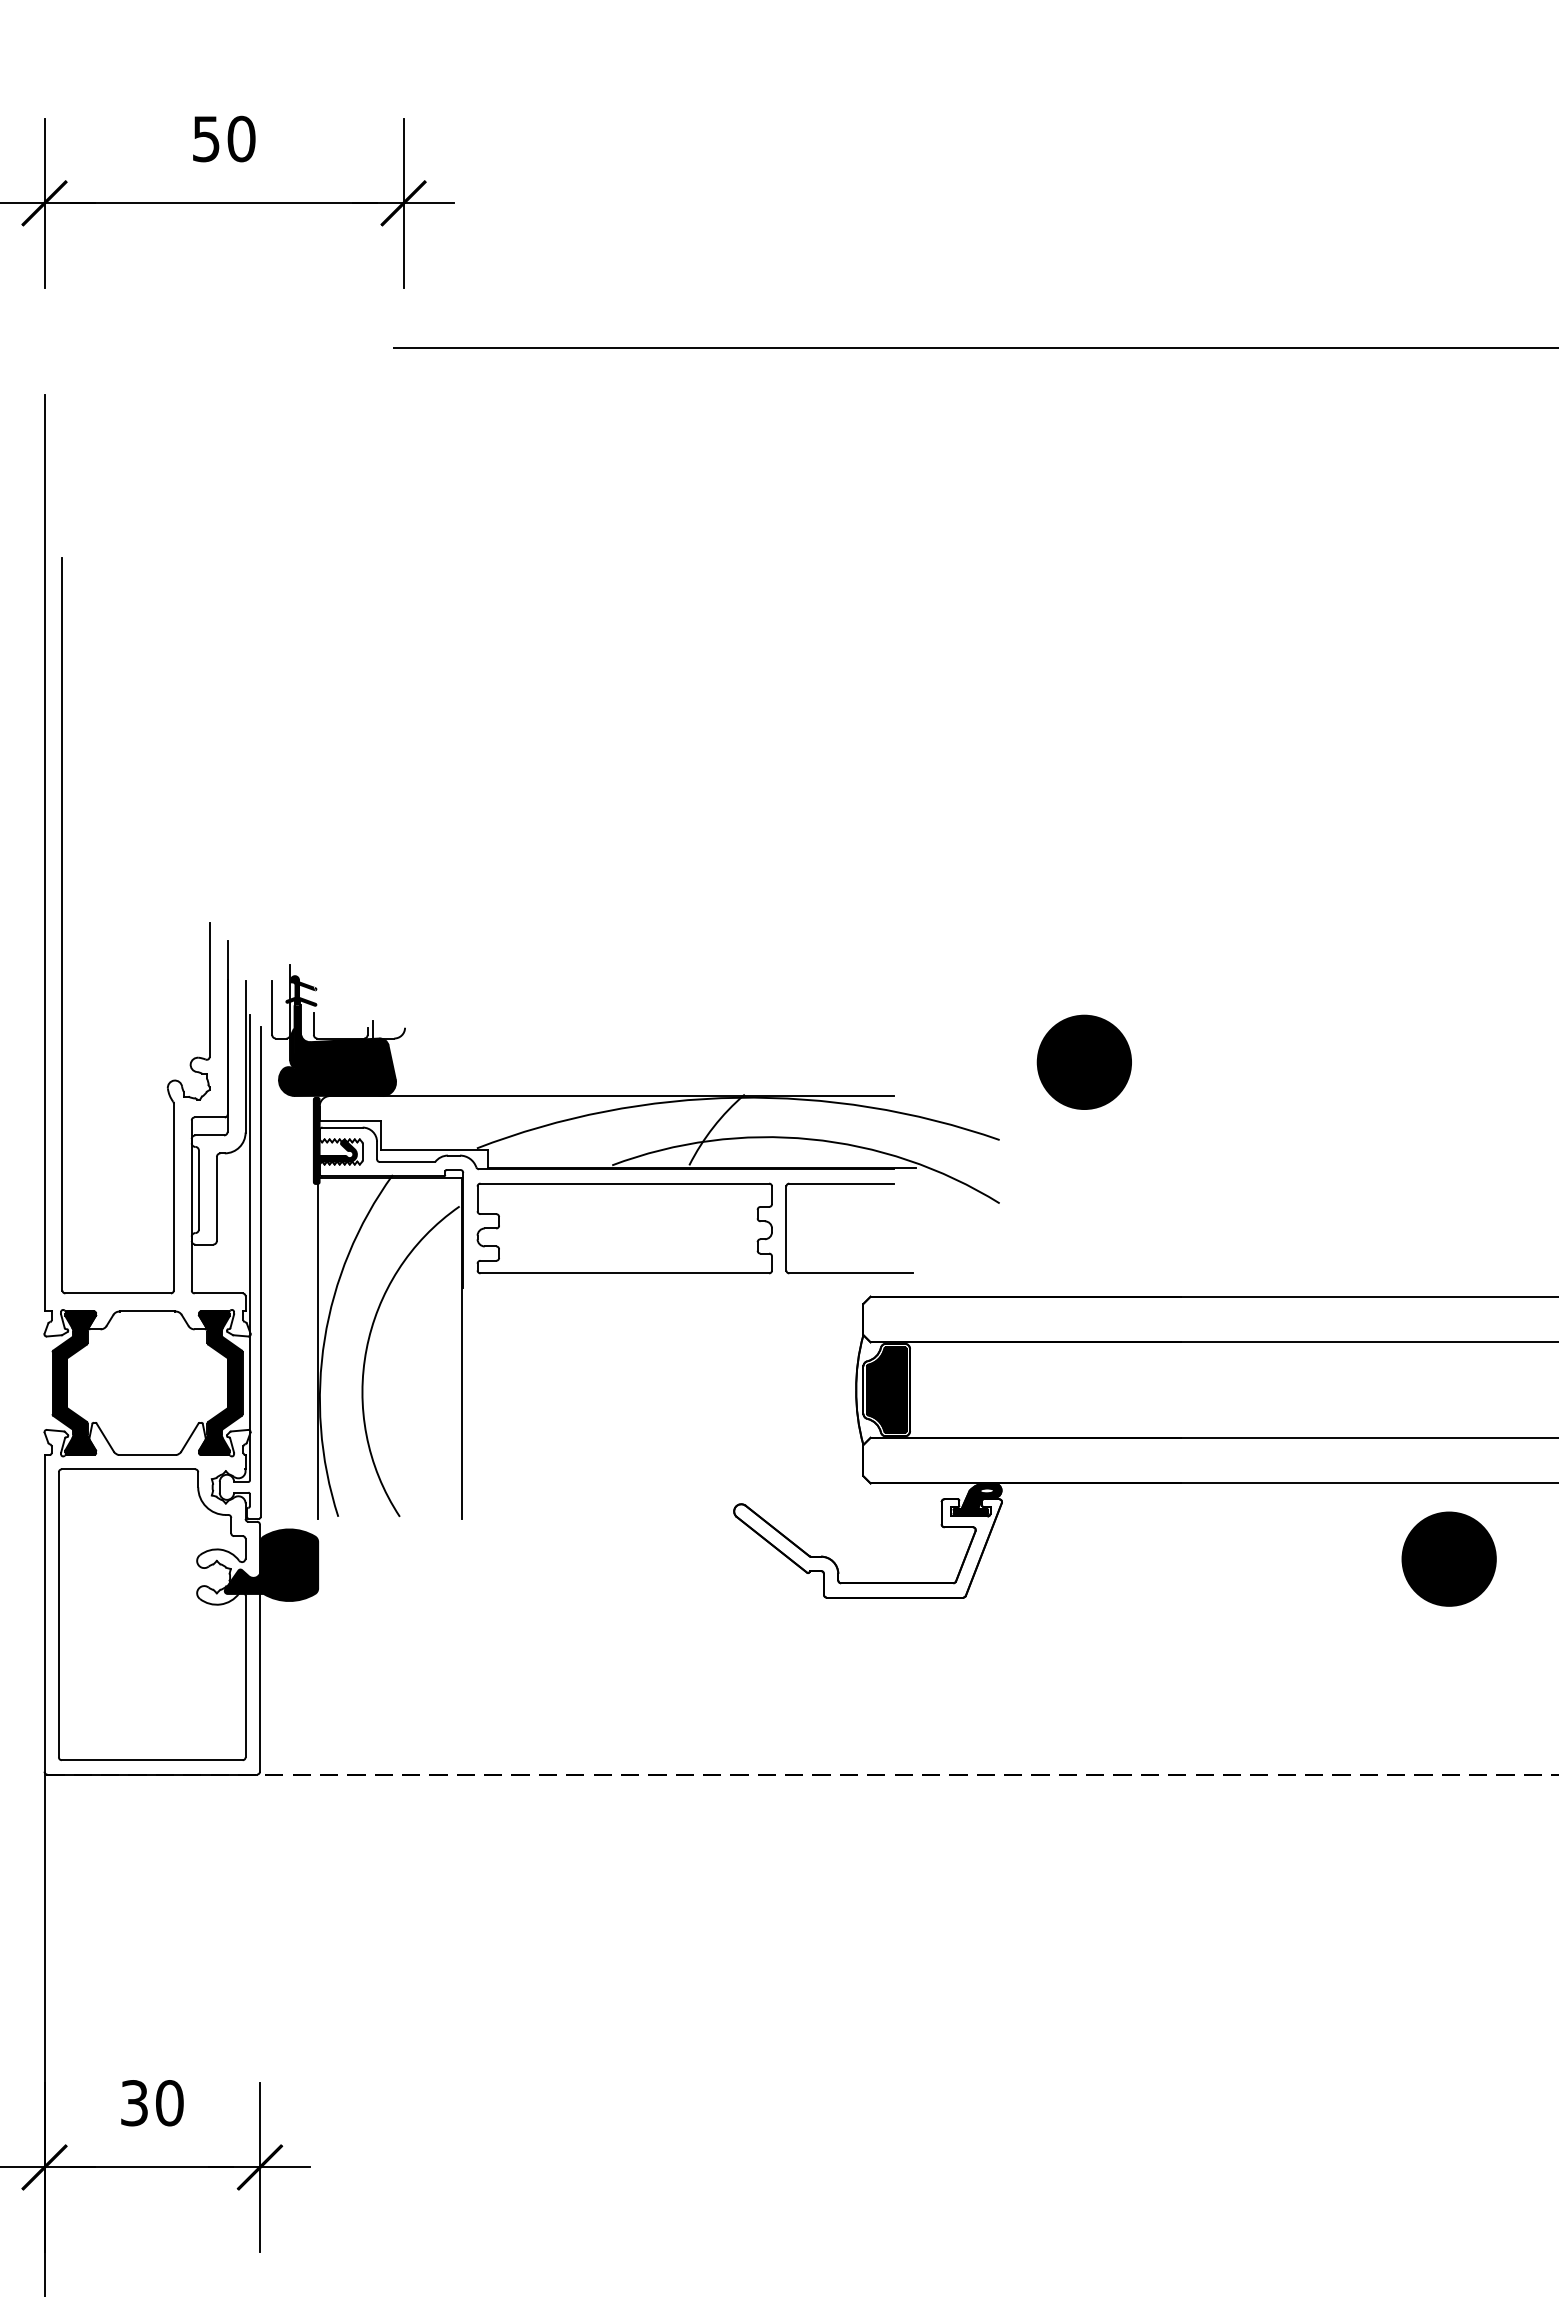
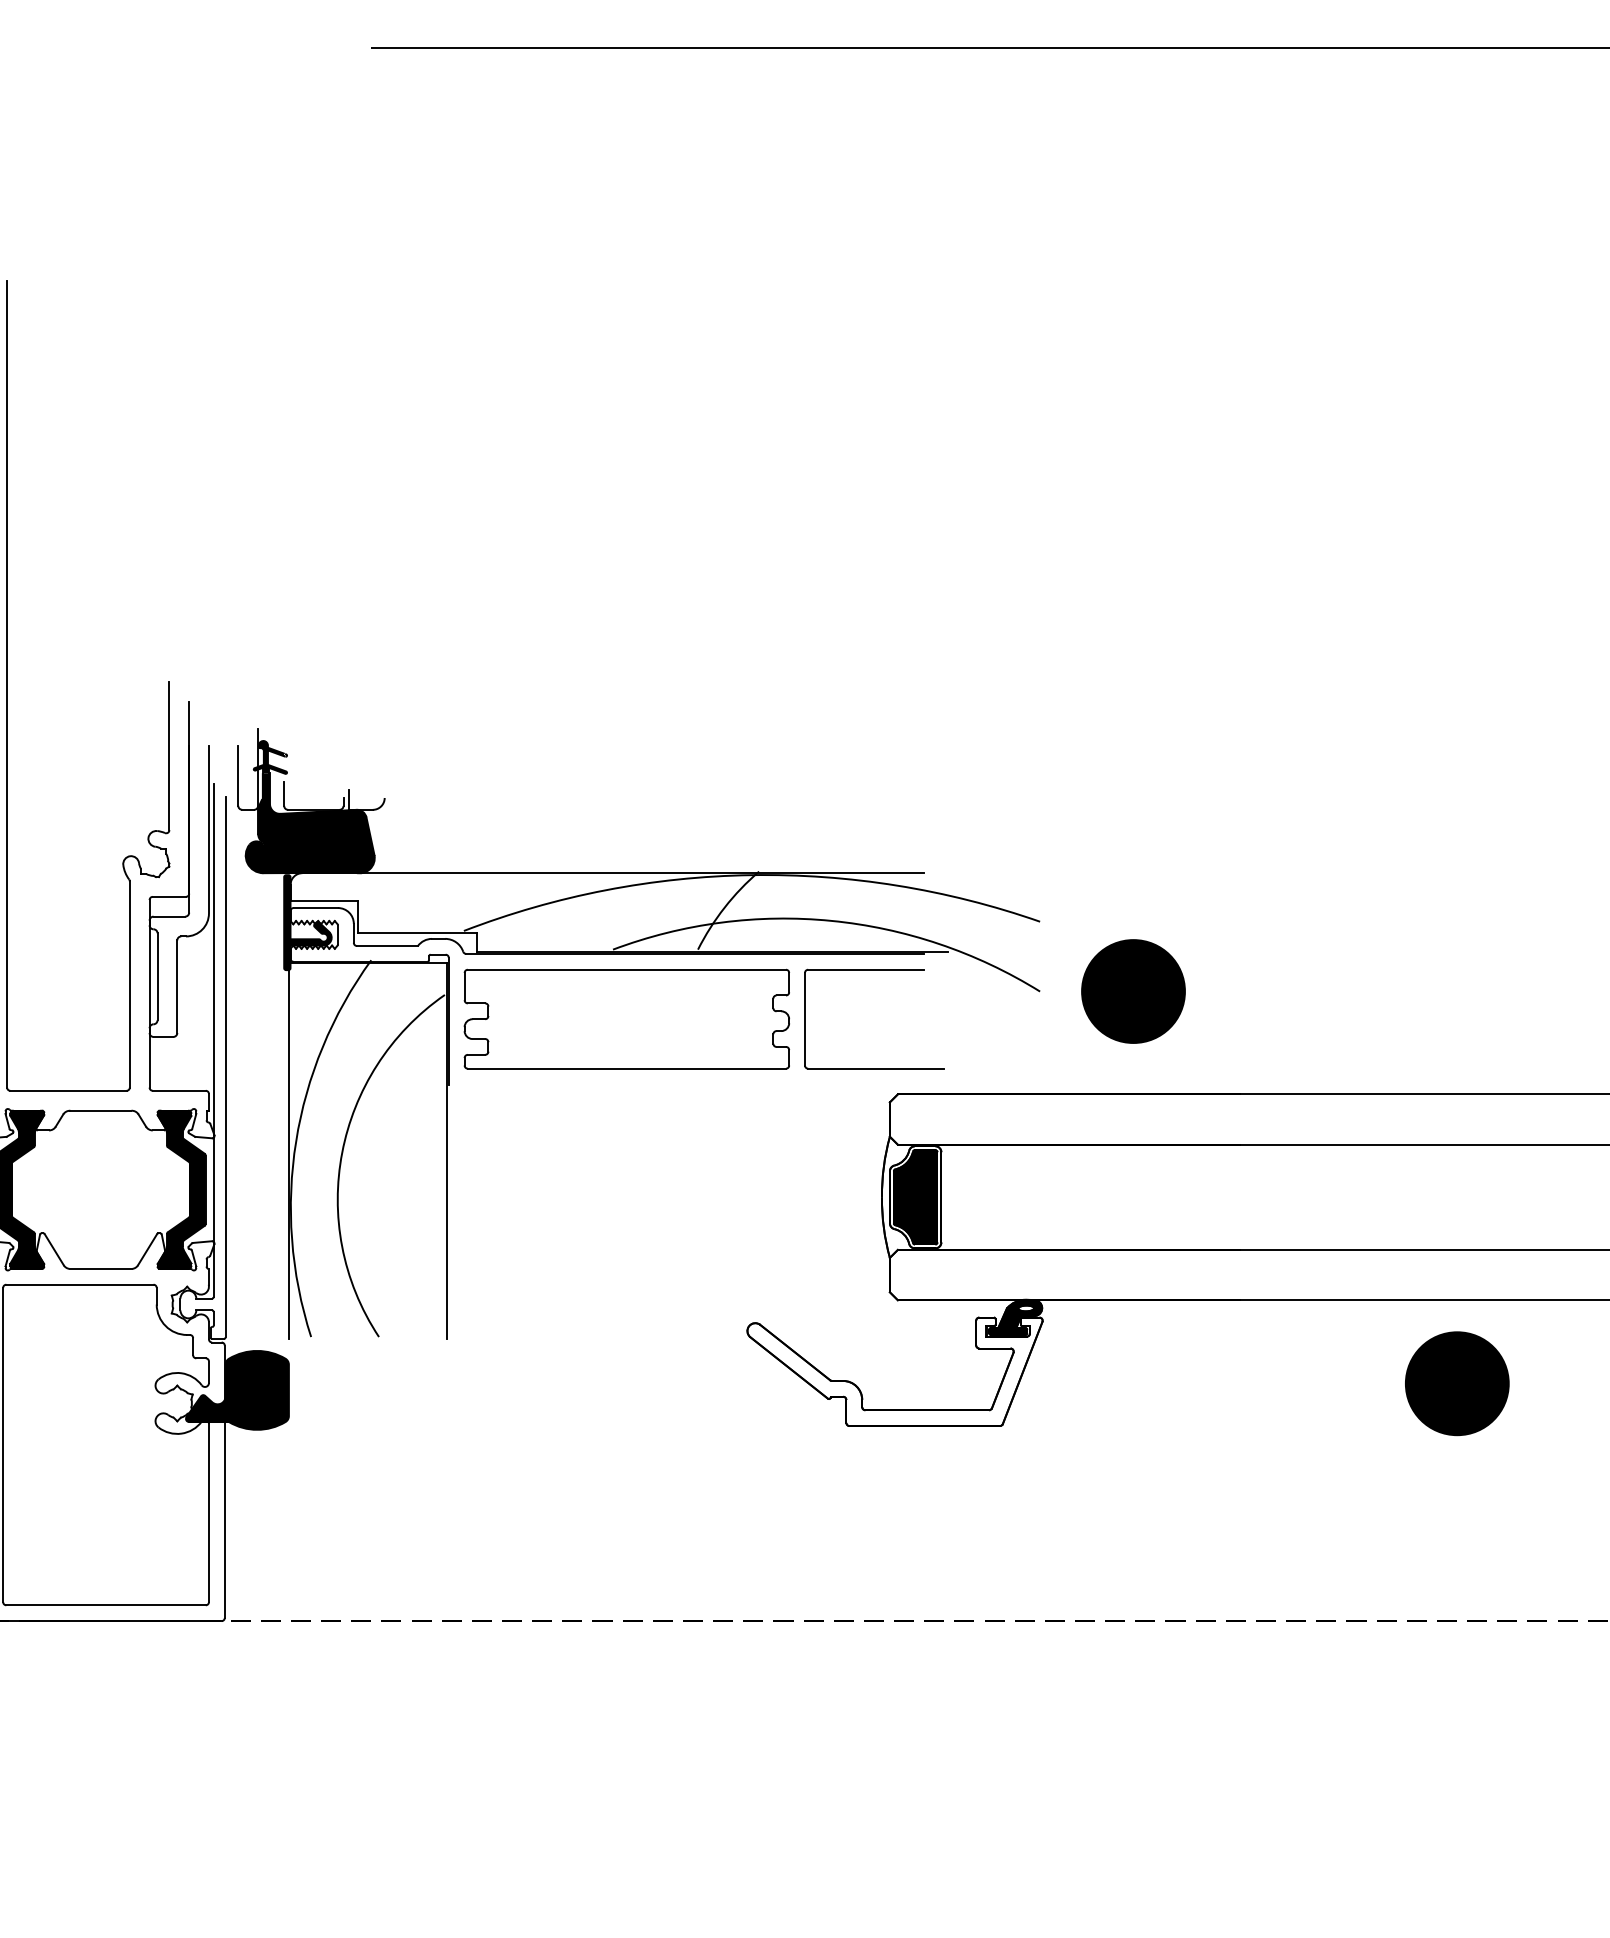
part: (1083, 1061) -> (1132, 990), moved
part: (1448, 1558) -> (1456, 1382), moved

